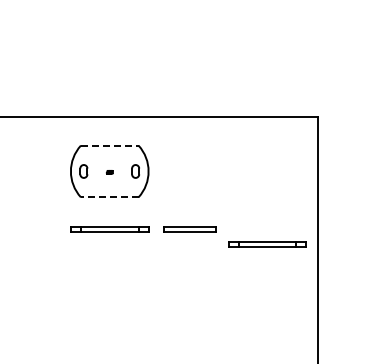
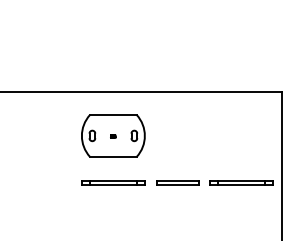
line: (109, 145) -> (113, 114), dashed -> solid
line: (109, 197) -> (113, 157), dashed -> solid
part: (267, 244) -> (241, 182), moved

